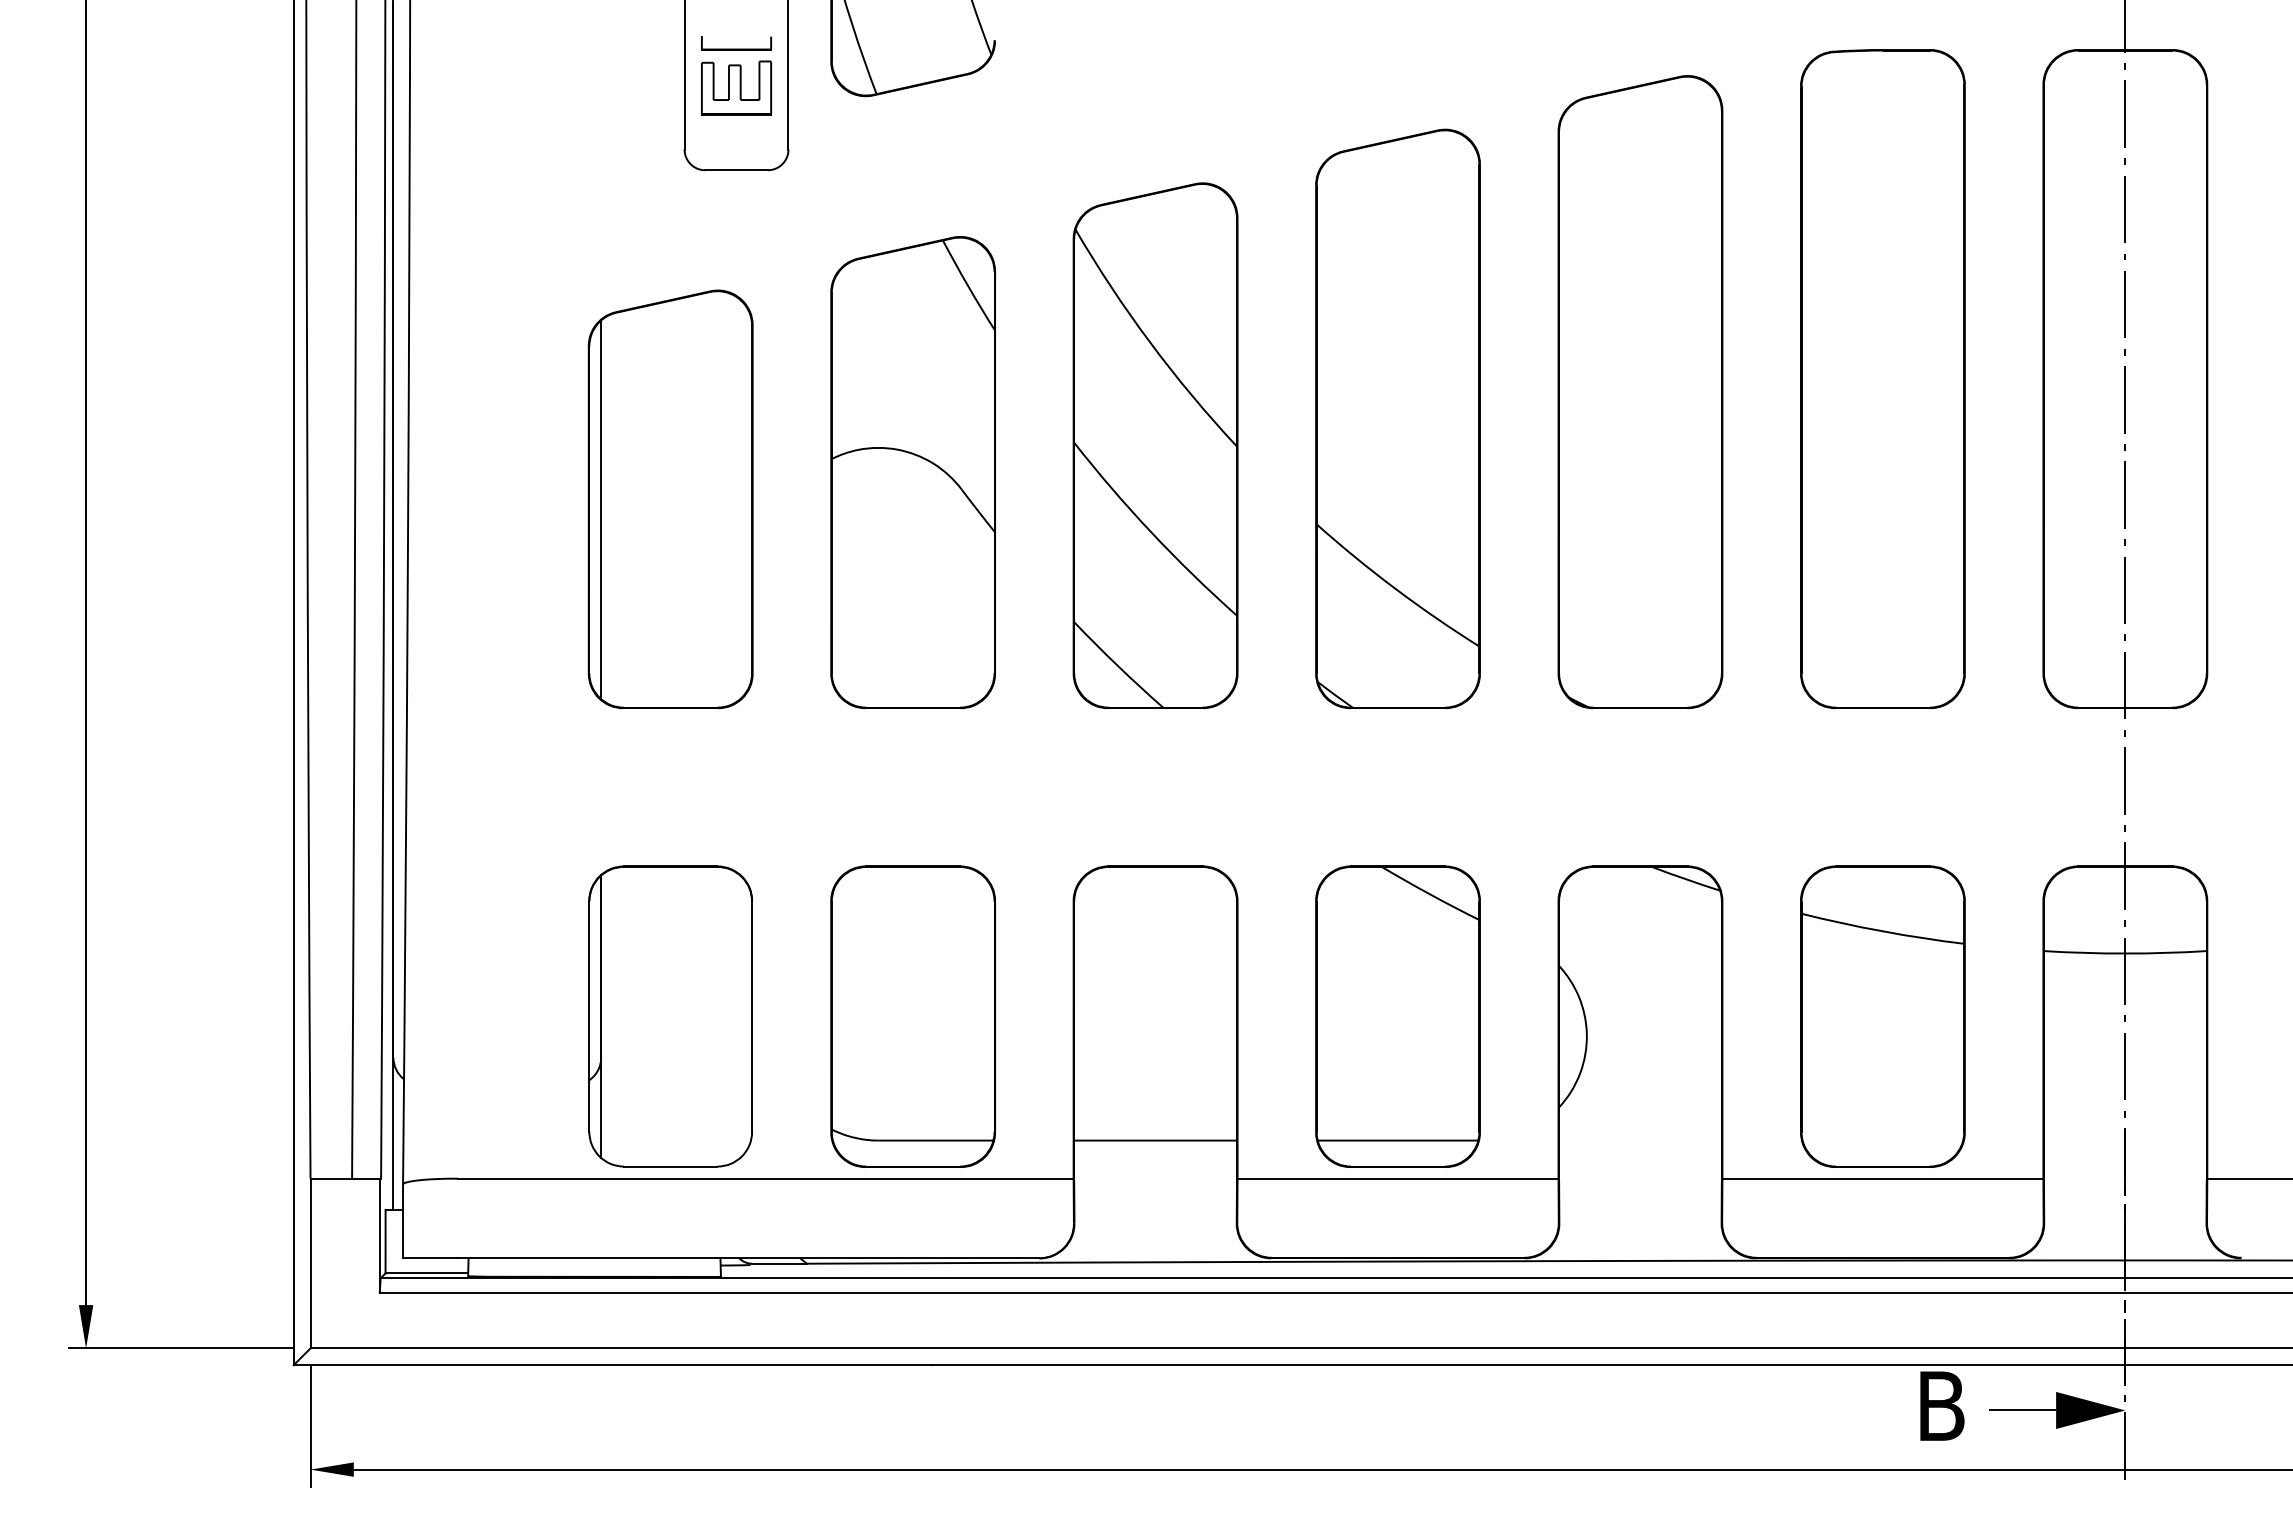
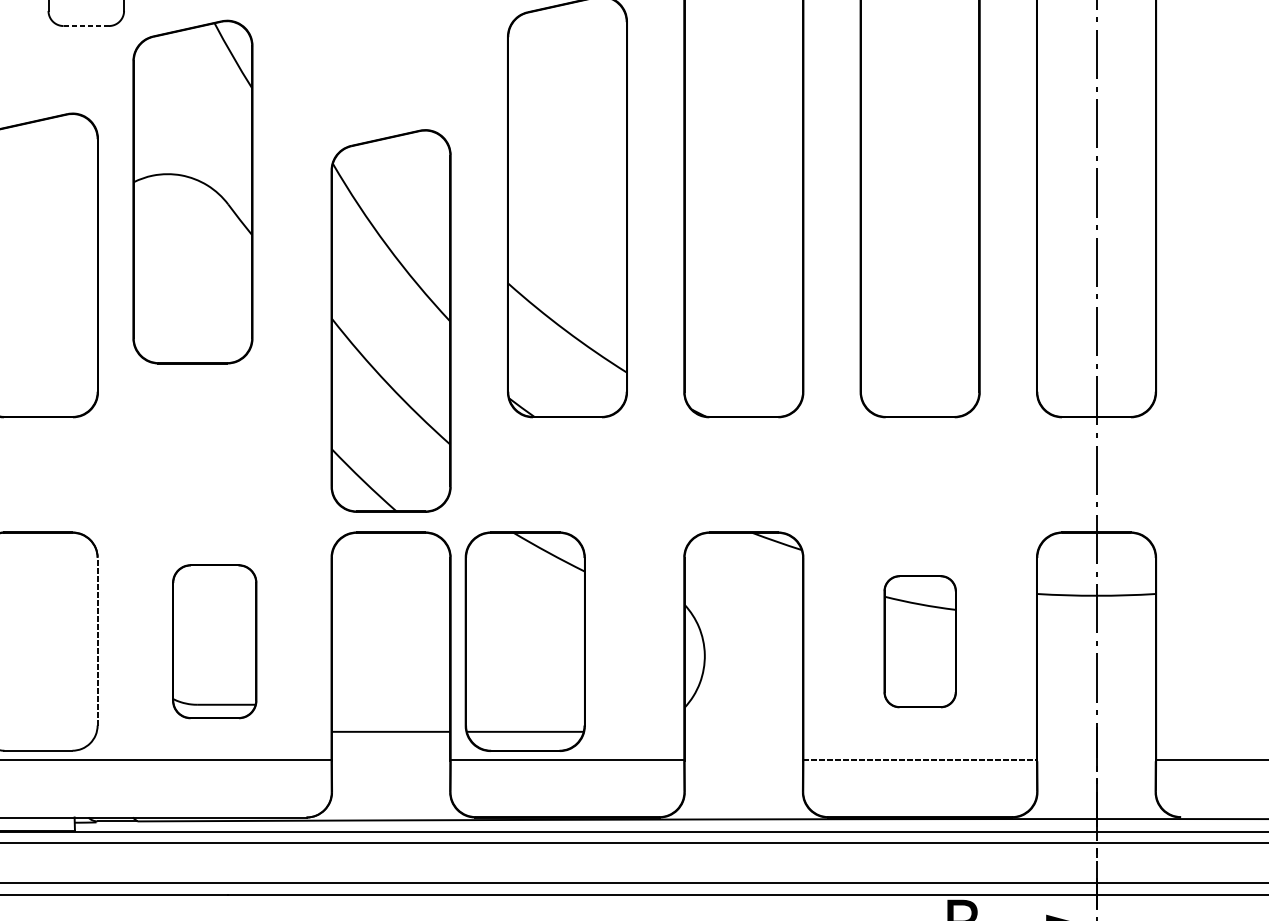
line: (736, 170) -> (86, 26), solid -> dashed
part: (1155, 445) -> (391, 320), moved
part: (912, 472) -> (192, 192), moved
line: (752, 1016) -> (97, 641), solid -> dashed
part: (912, 1016) -> (214, 641), size x0.7
part: (1397, 1016) -> (524, 641), moved
part: (1882, 1016) -> (919, 641), size x0.6
line: (1883, 1178) -> (920, 759), solid -> dashed

